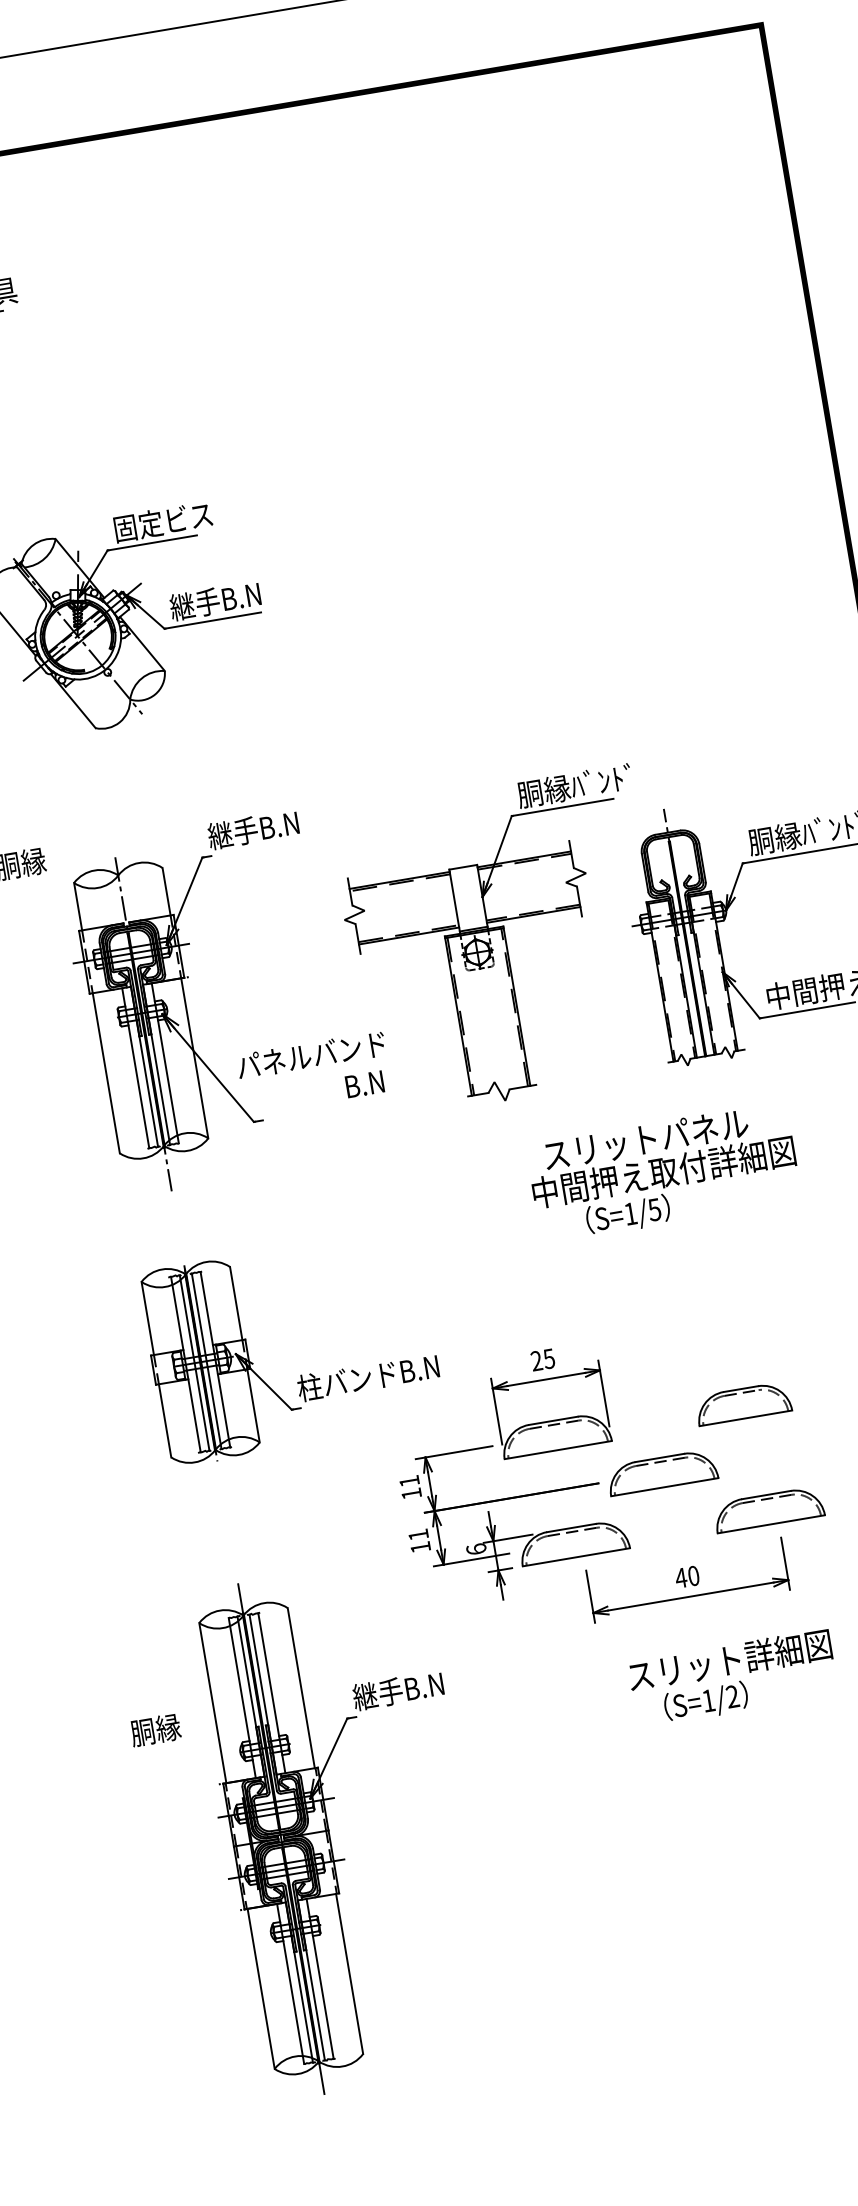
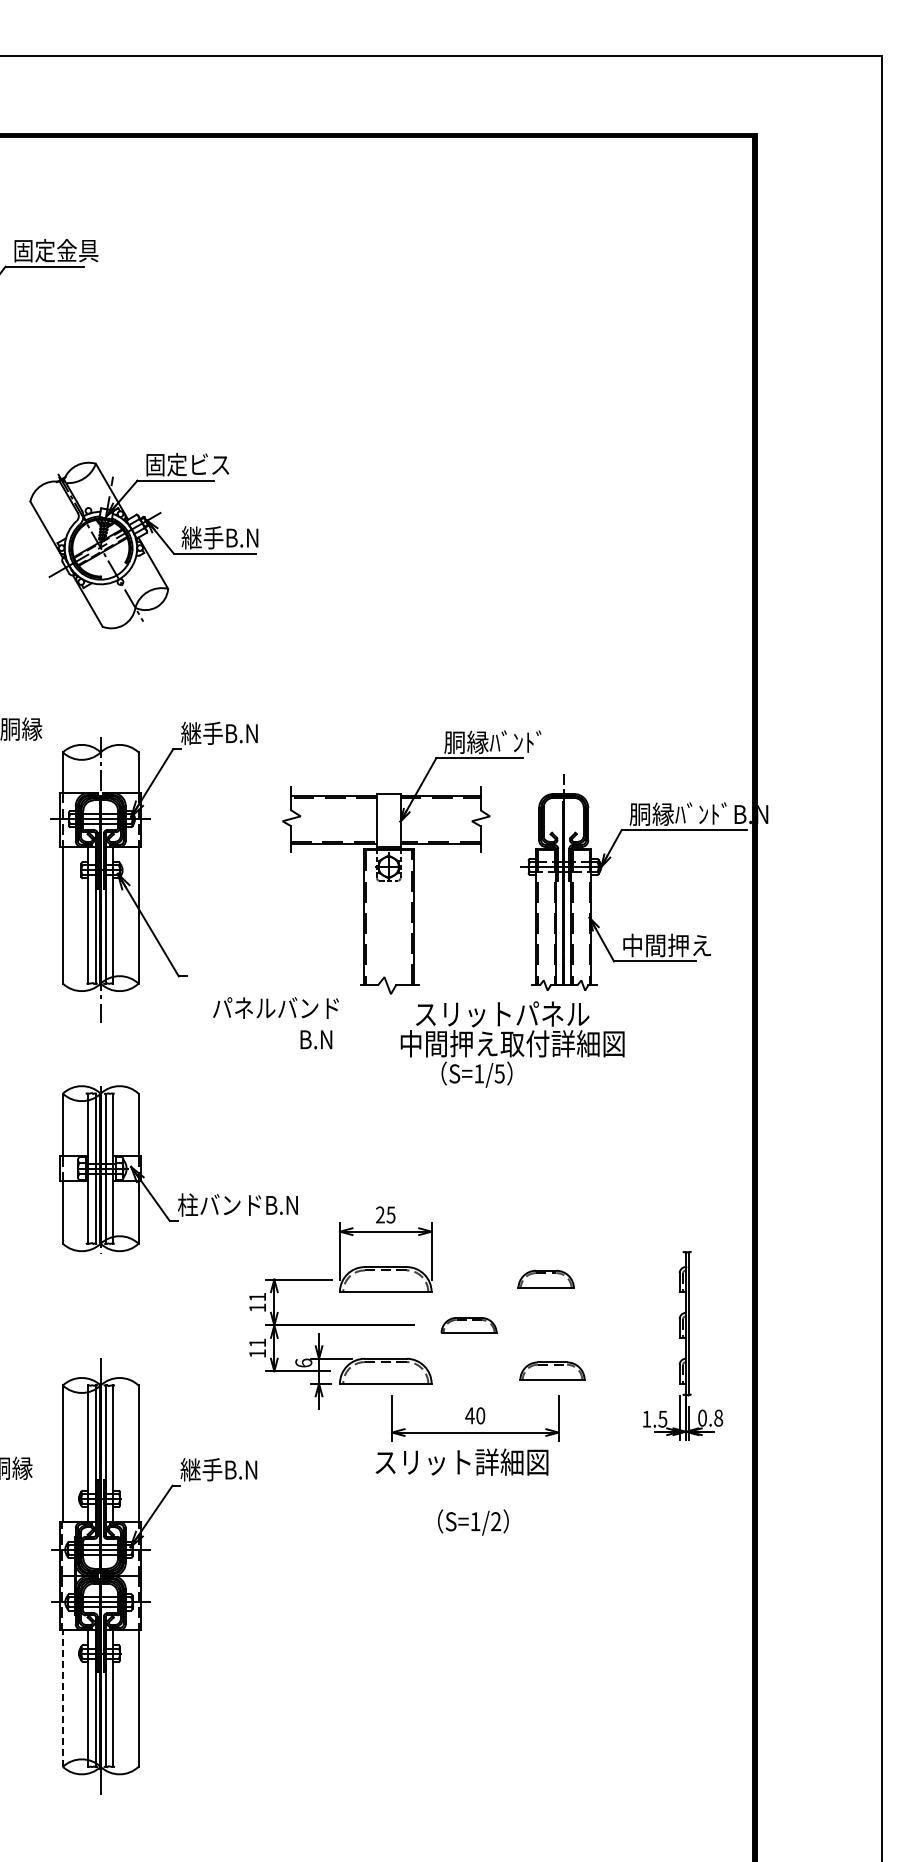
text: (313, 1073) -> (275, 1023), moved
text: (663, 1172) -> (512, 1044), moved
part: (742, 1403) -> (545, 1279), size x0.7
part: (661, 1472) -> (468, 1325), size x0.6
part: (768, 1508) -> (552, 1370), size x0.7
text: (729, 1659) -> (461, 1461), moved
line: (260, 1987) -> (62, 1697), solid -> dashed

